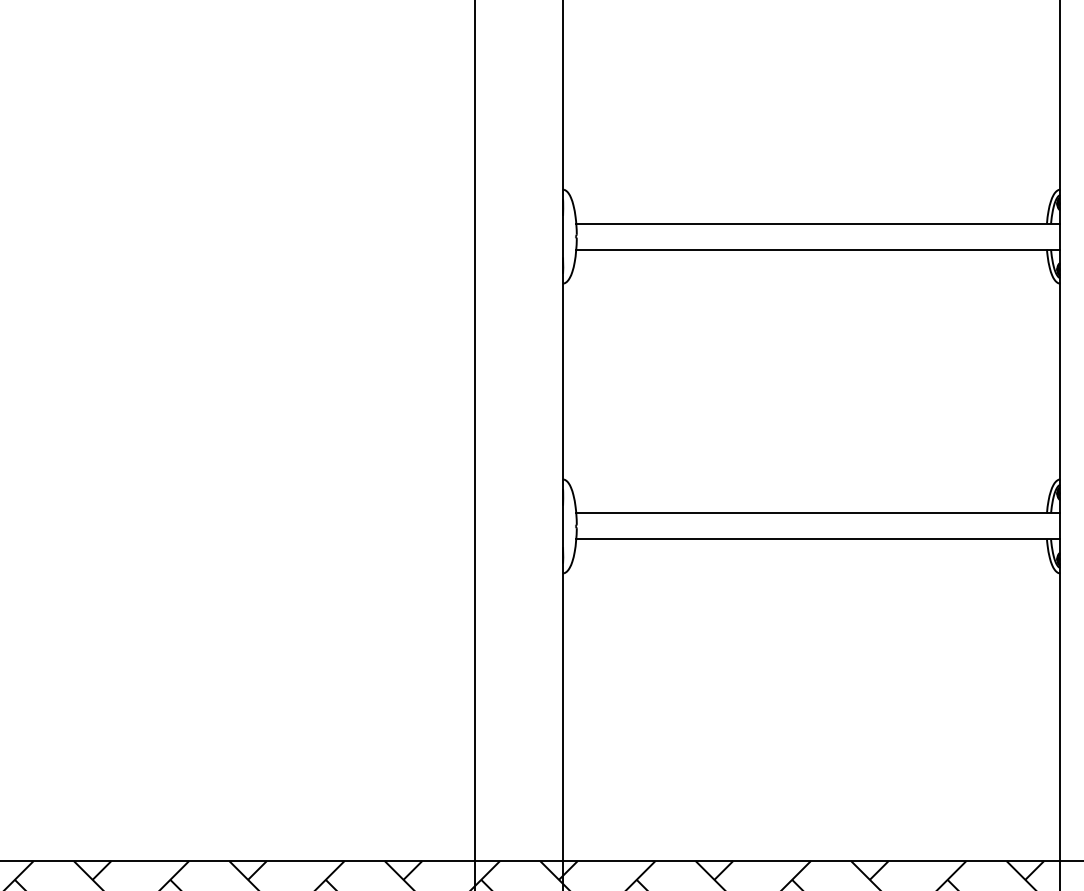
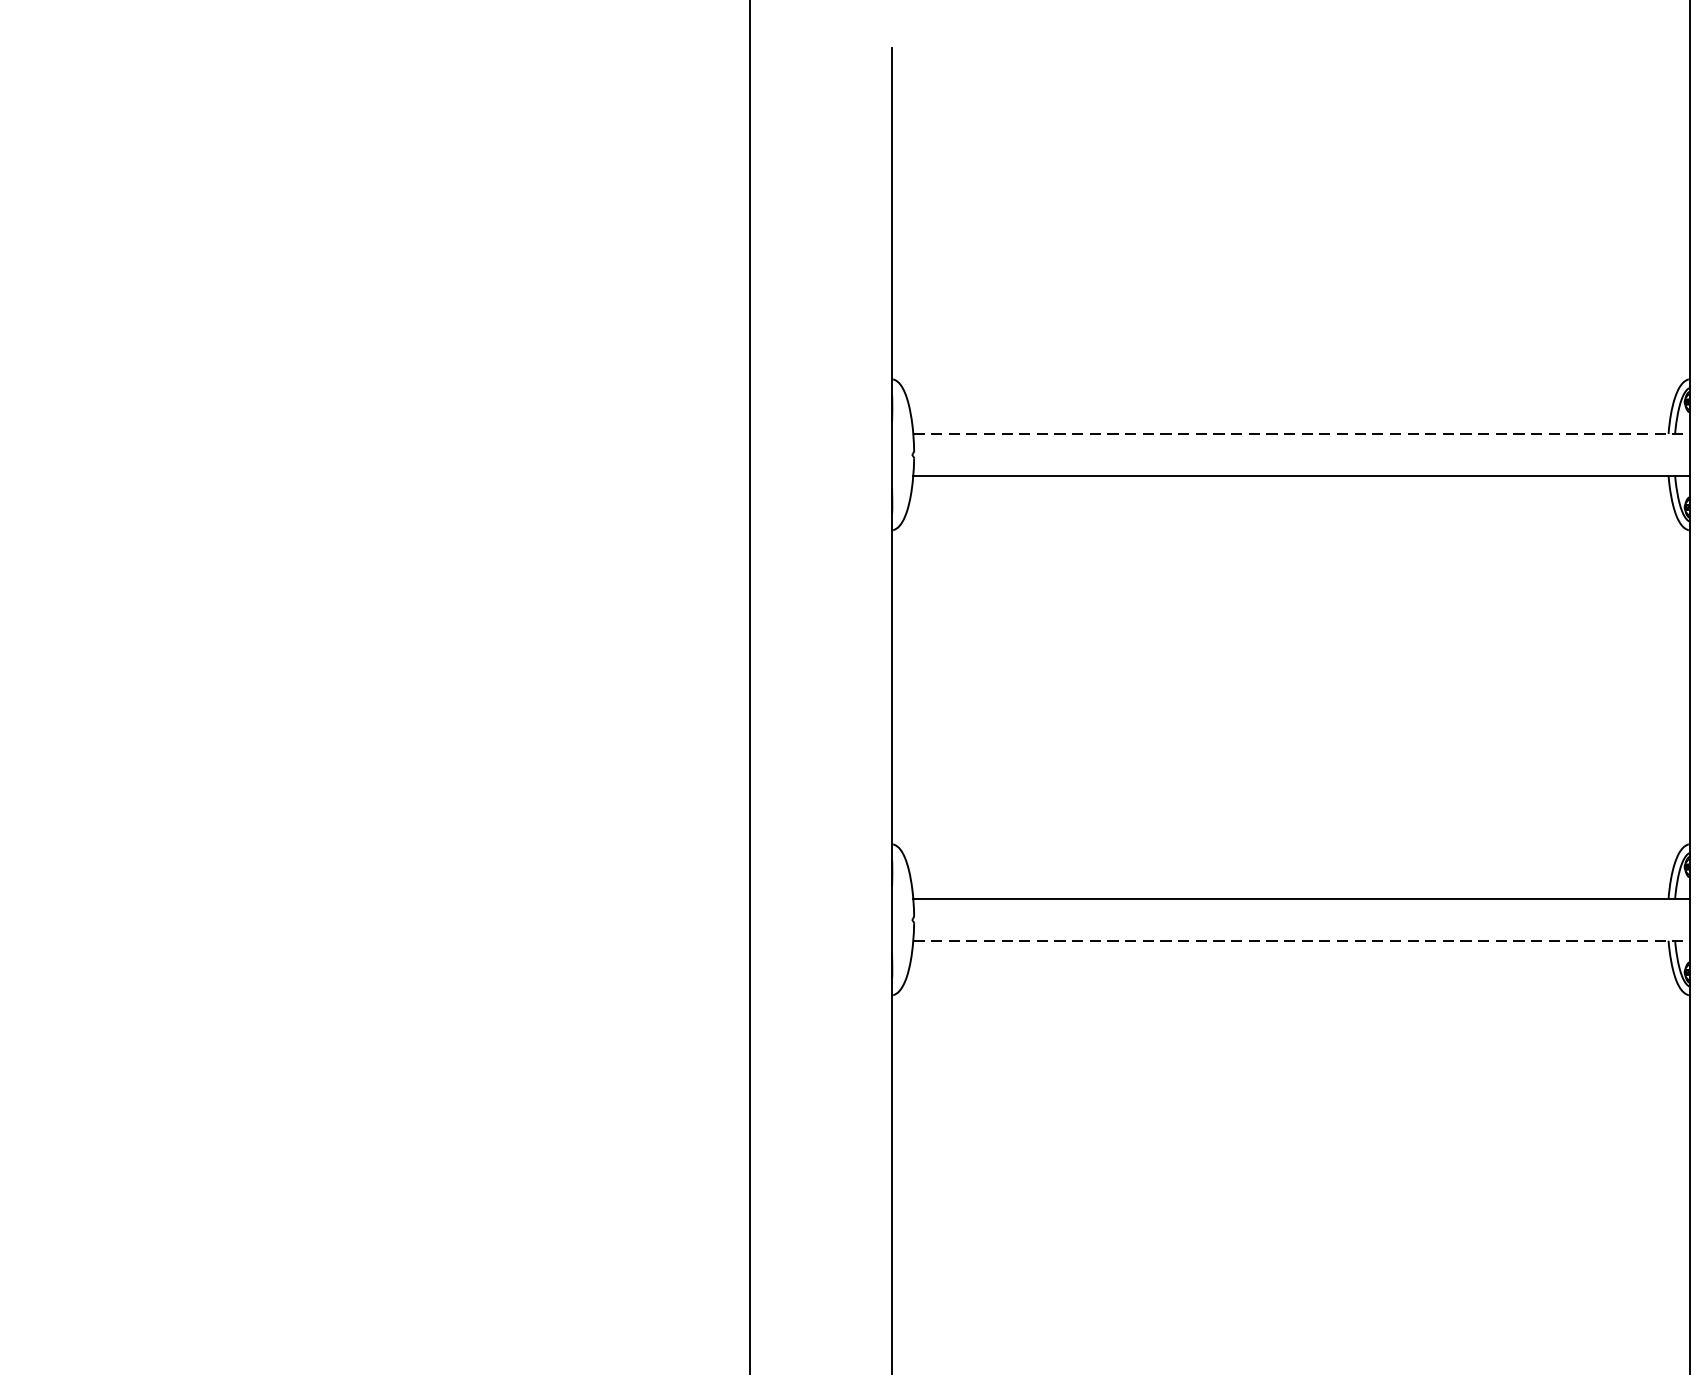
line: (818, 223) -> (1301, 433), solid -> dashed
line: (818, 539) -> (1301, 940), solid -> dashed

